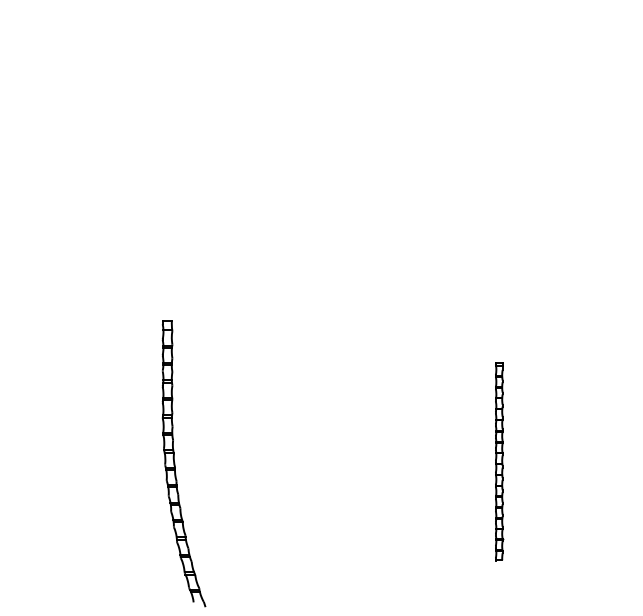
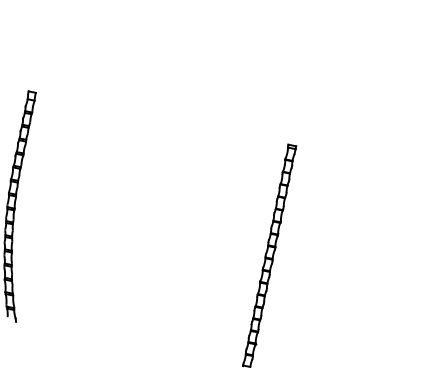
part: (499, 461) -> (269, 255), size x1.43

